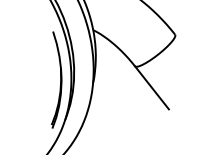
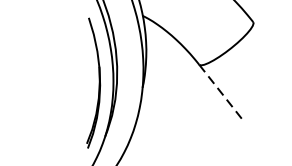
line: (152, 88) -> (222, 94), solid -> dashed

